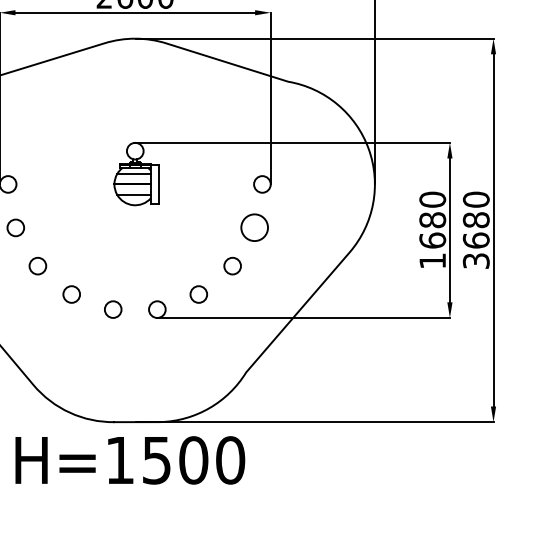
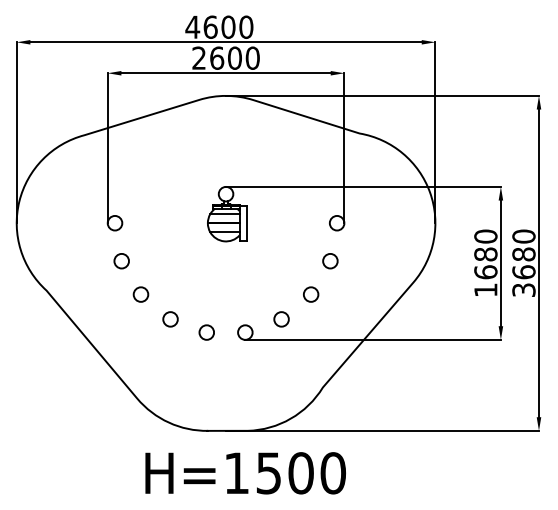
circle: (254, 228) -> (330, 261), size x0.62
text: (130, 460) -> (245, 473), moved

